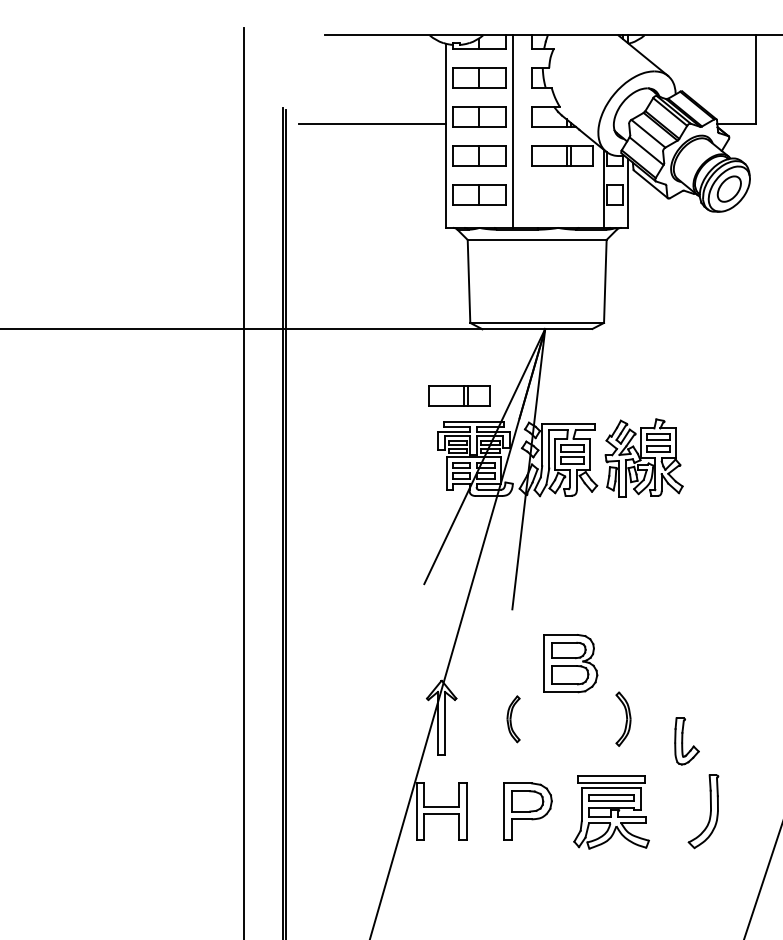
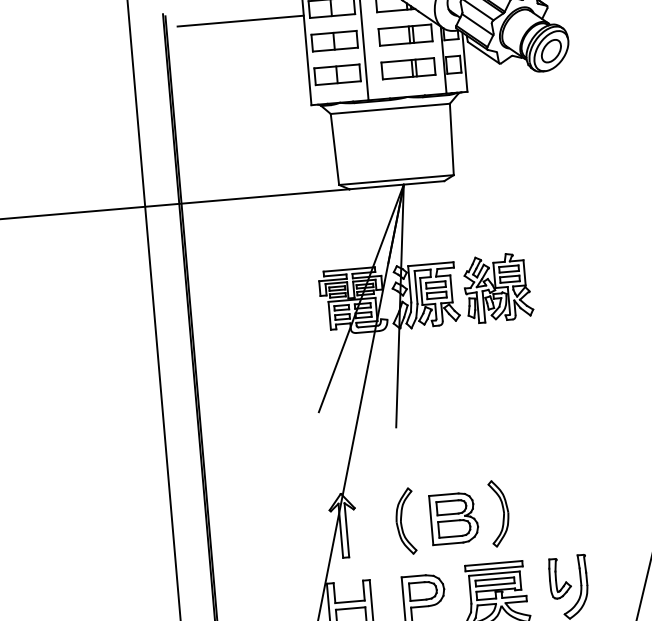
part: (459, 395) -> (408, 68), moved
part: (570, 663) -> (454, 518), moved
part: (513, 719) -> (405, 521), size x1.67
part: (623, 719) -> (499, 513), size x1.43
part: (686, 741) -> (559, 578), moved

